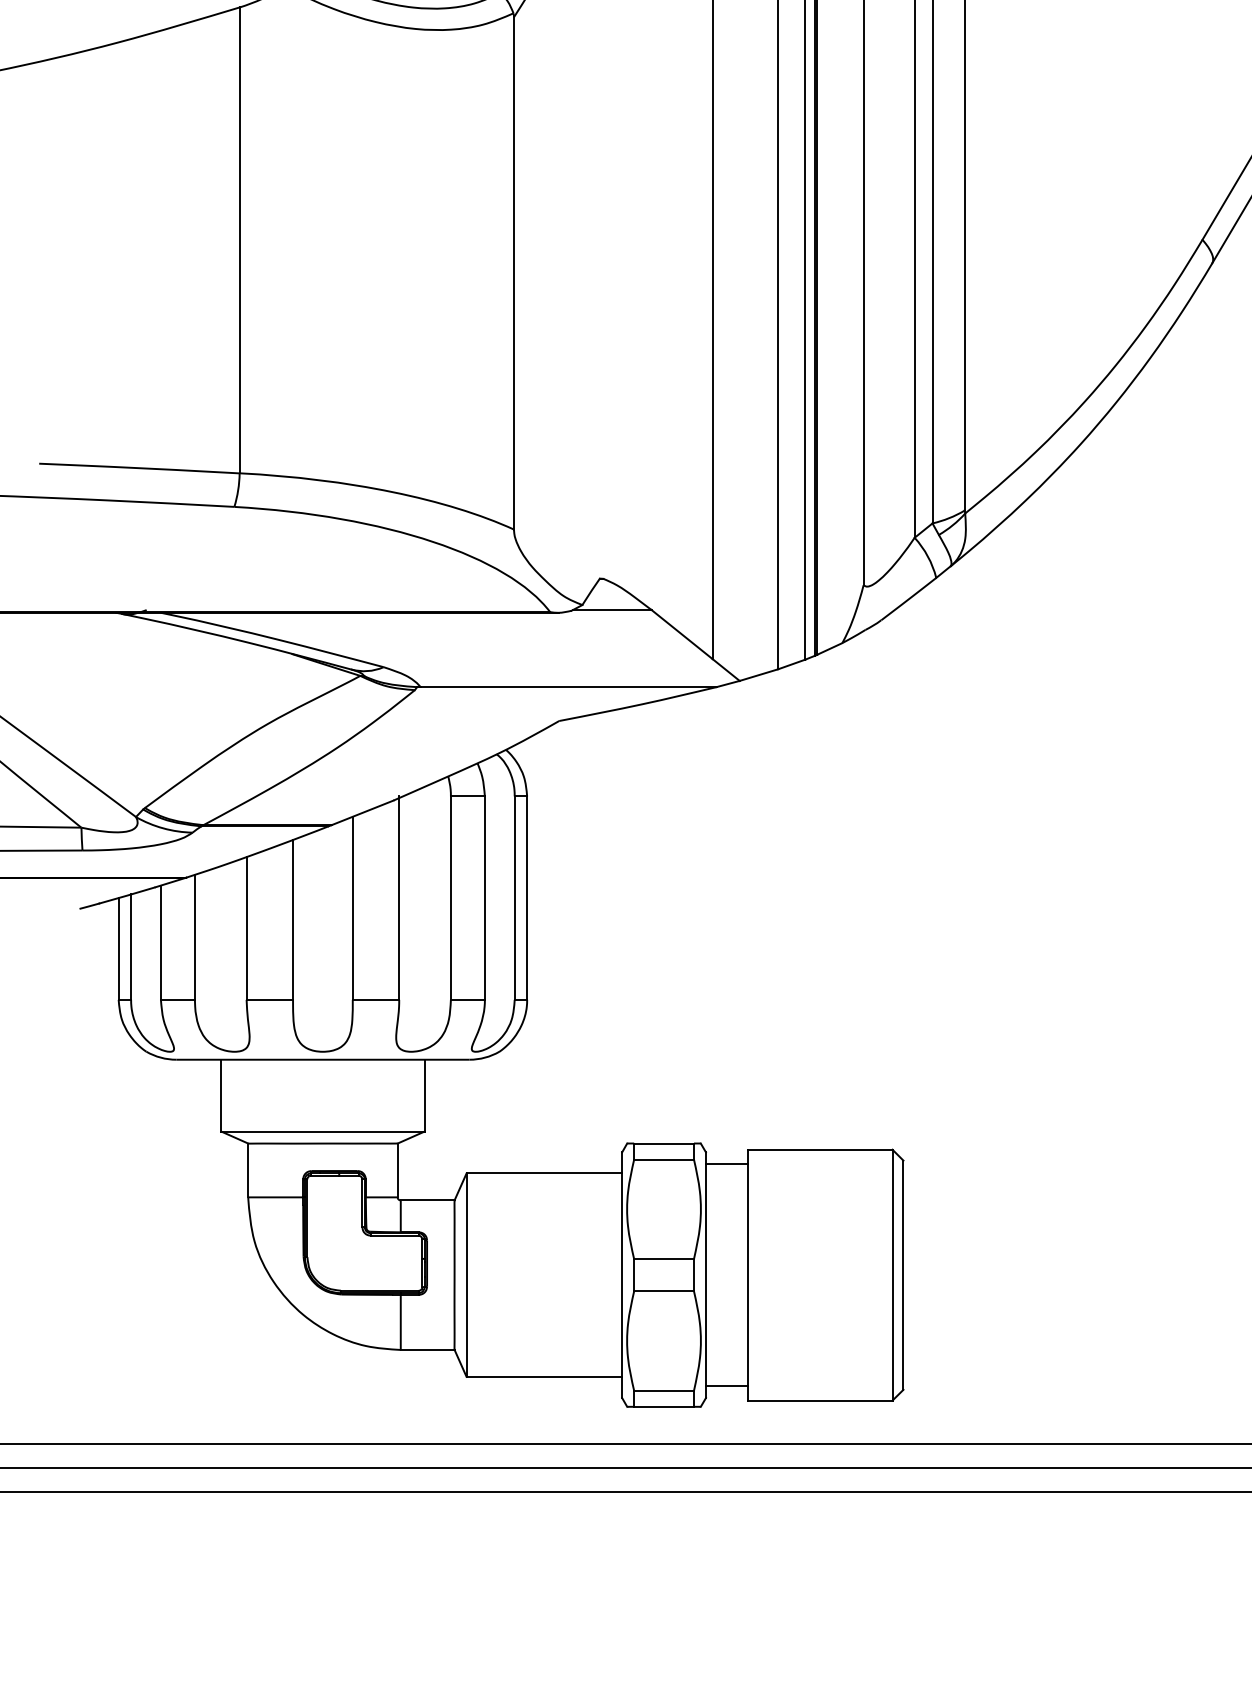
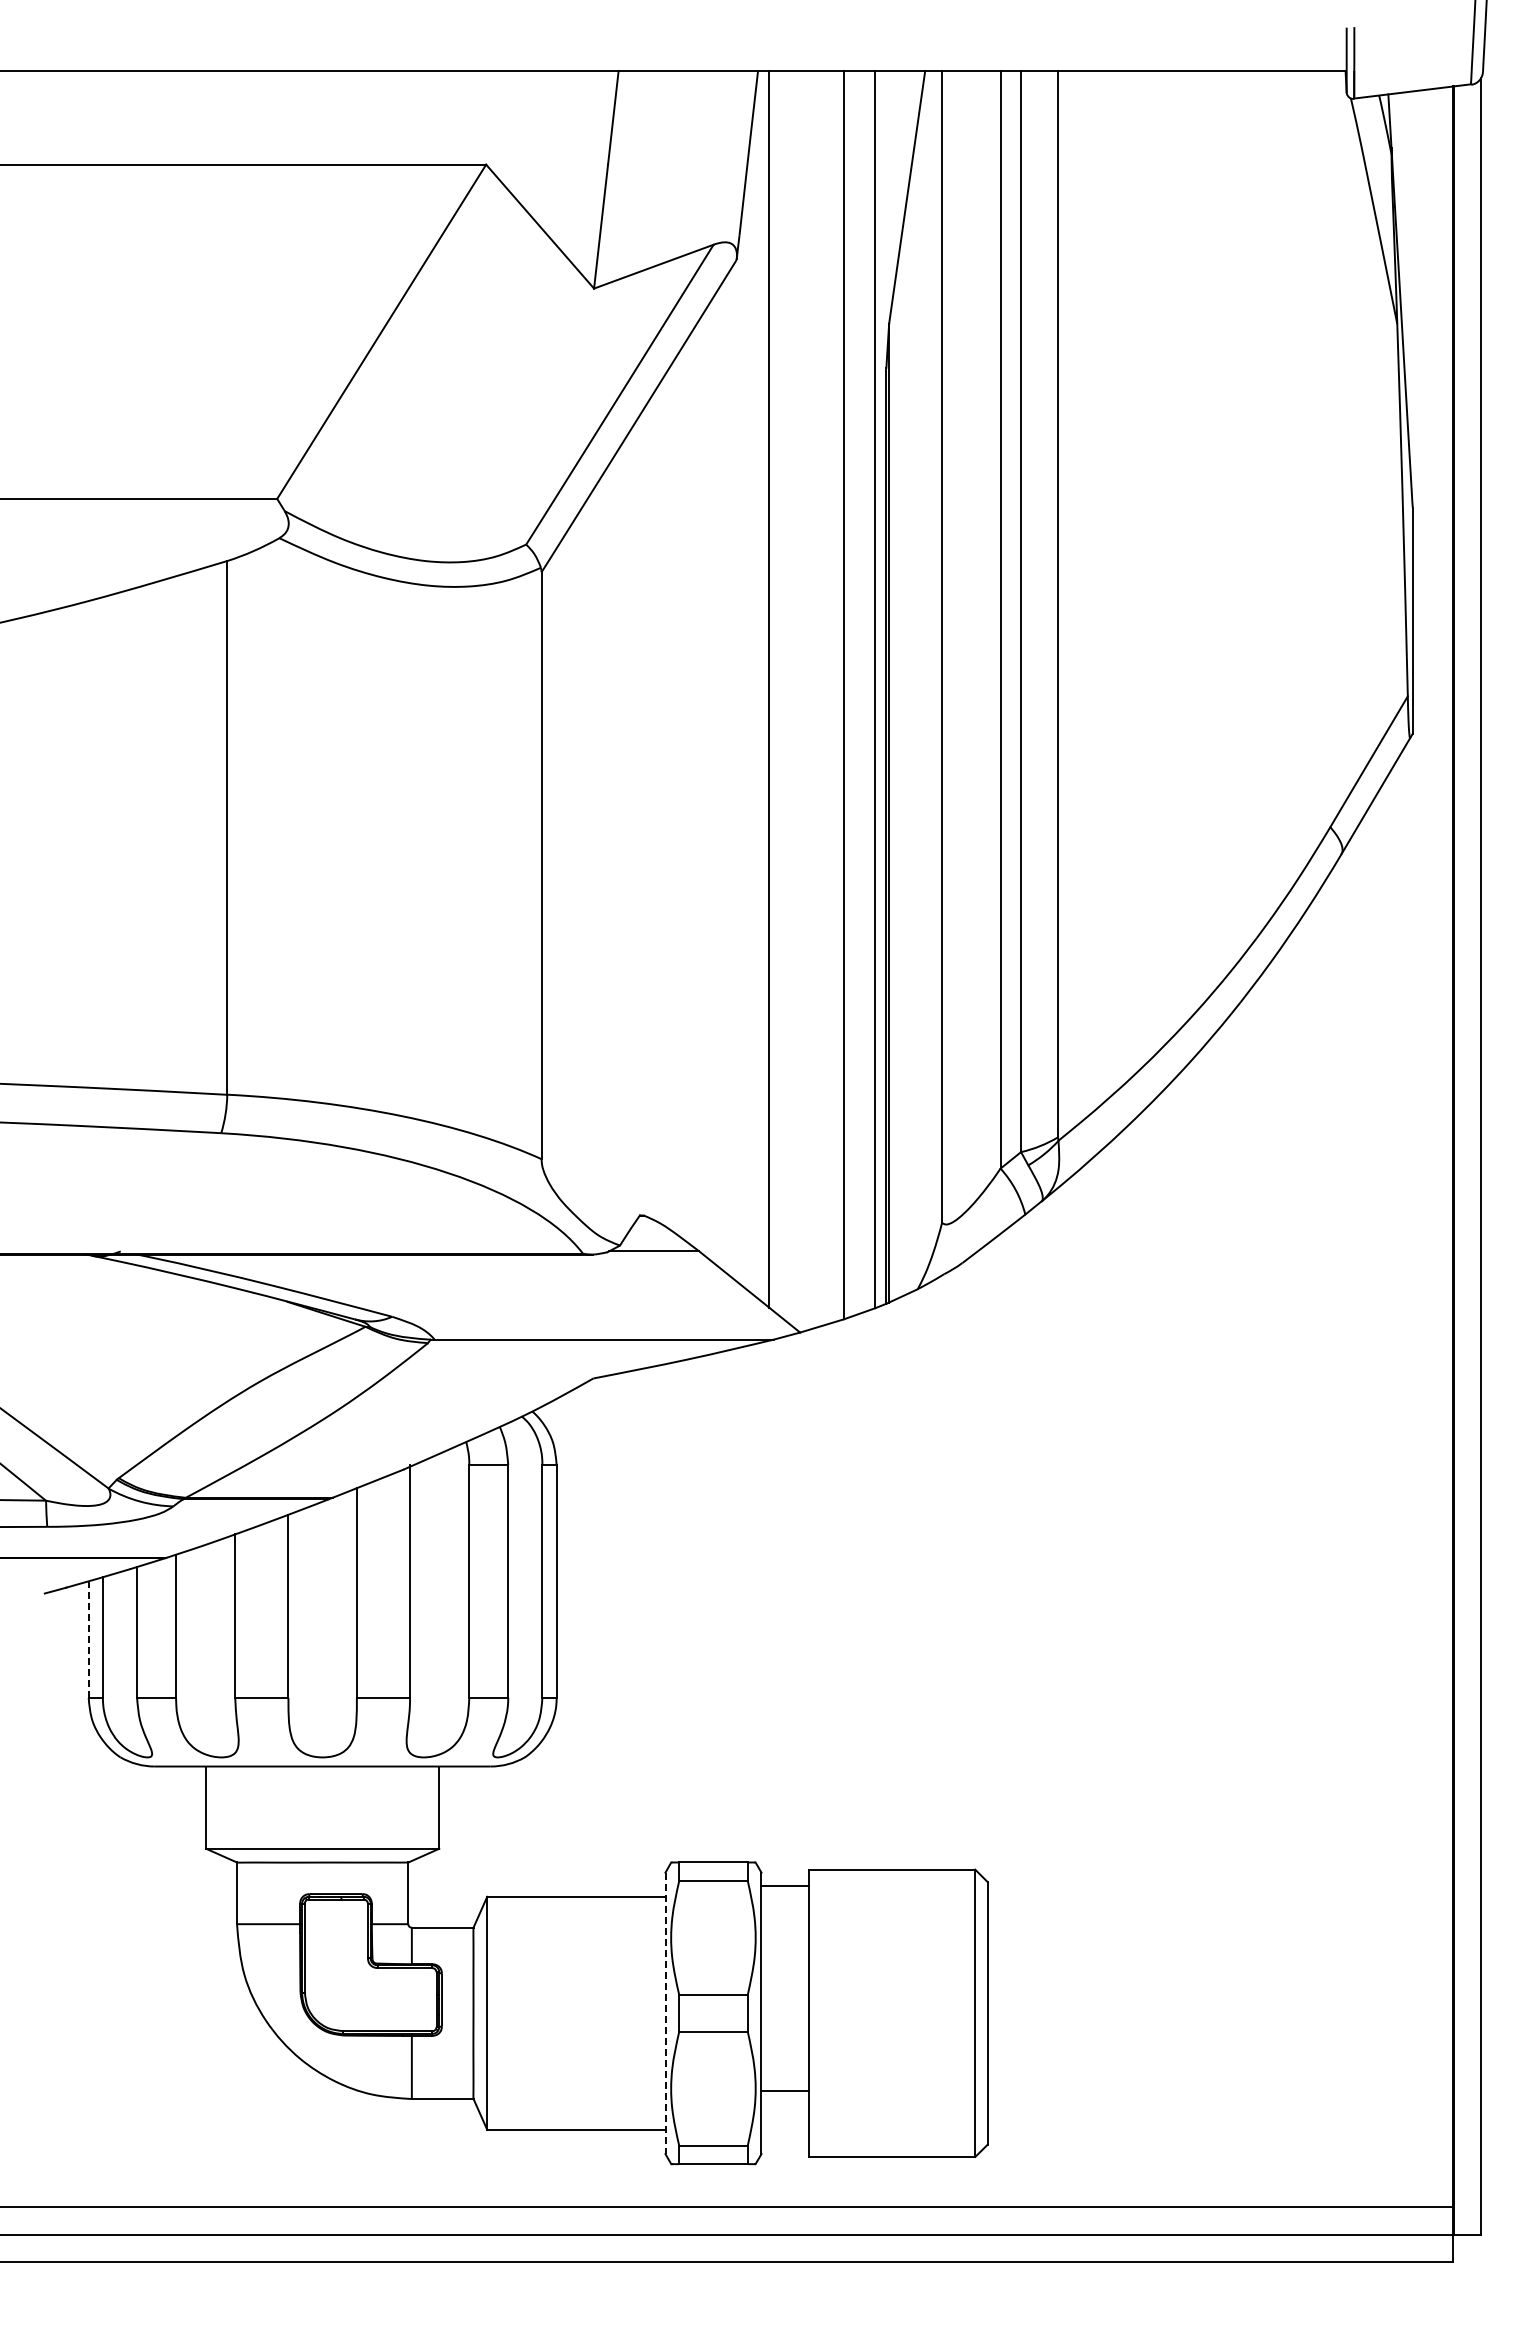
line: (118, 949) -> (88, 1640), solid -> dashed
line: (622, 1275) -> (665, 2013), solid -> dashed
line: (726, 1386) -> (785, 2091), moved

